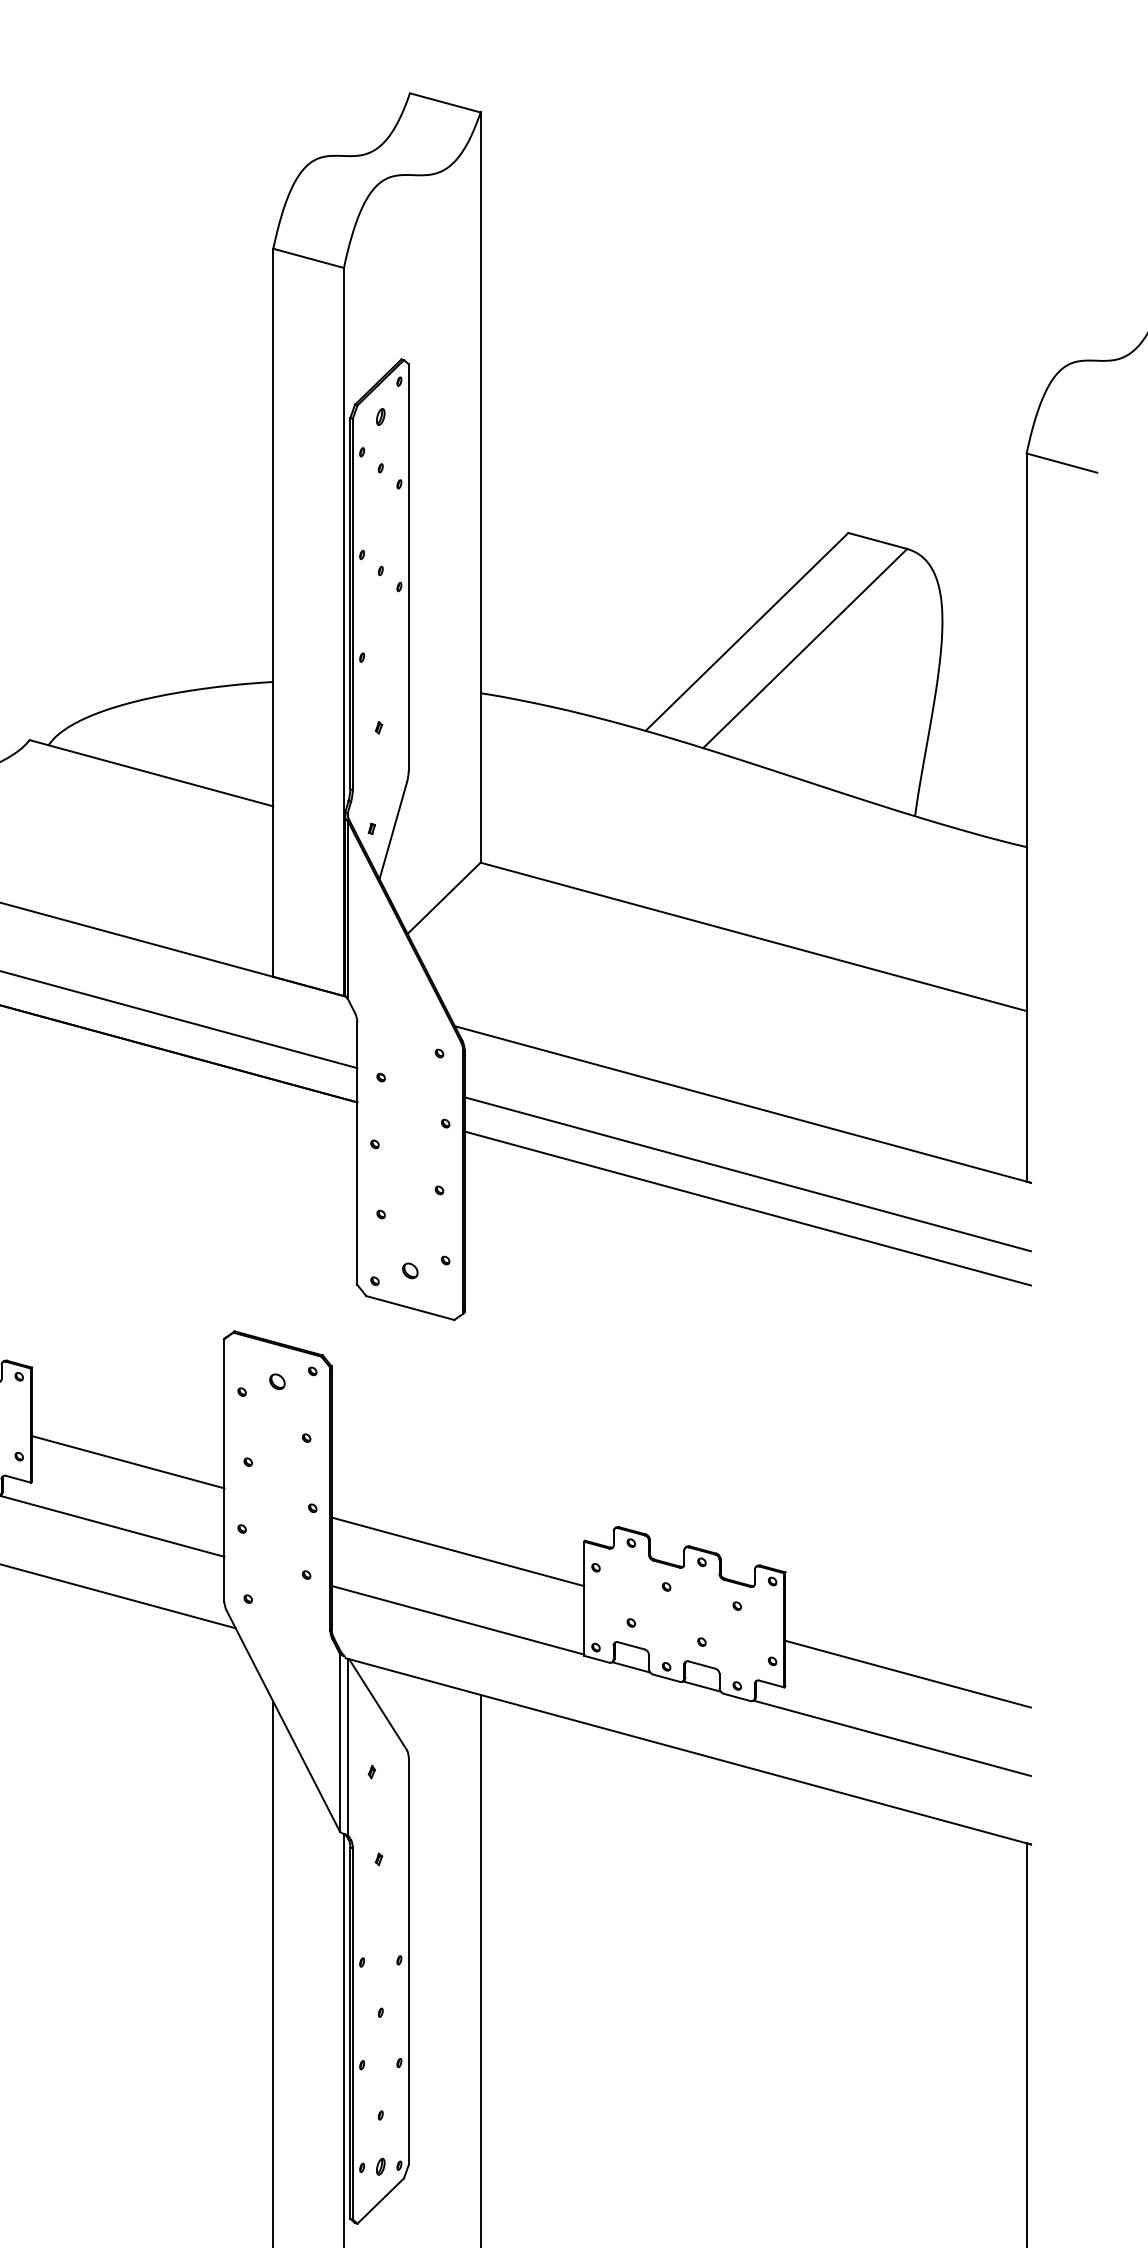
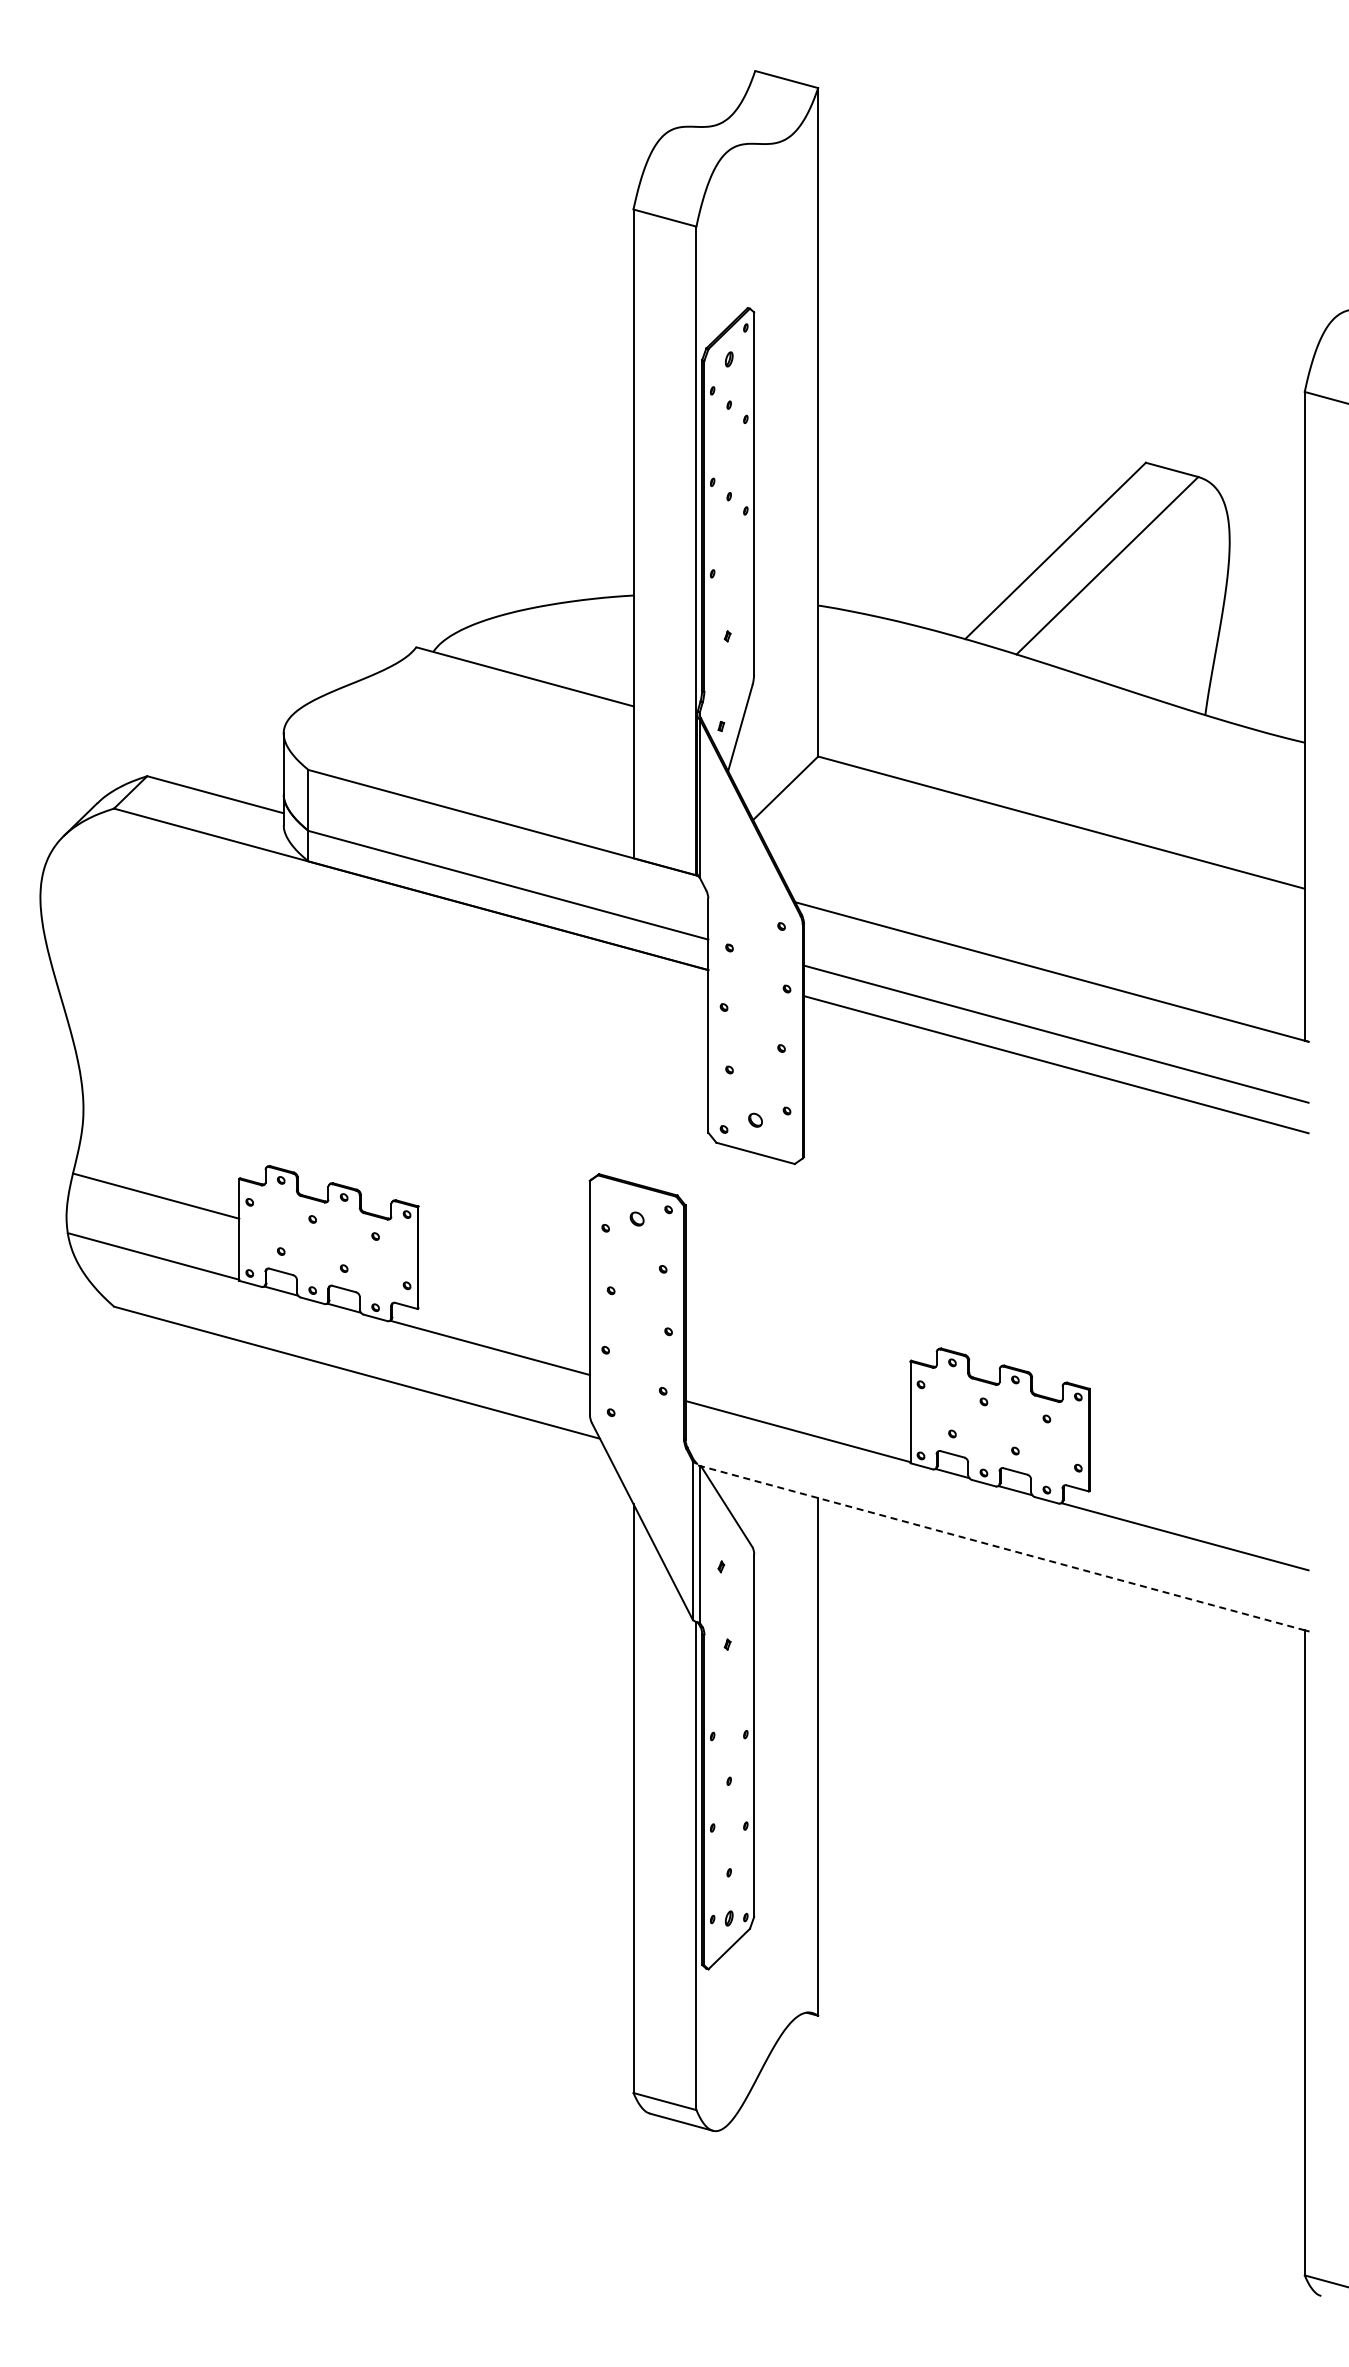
line: (127, 1461) -> (503, 1290), removed
line: (457, 1551) -> (797, 1370), removed
line: (907, 1674) -> (1198, 1479), removed
line: (688, 1751) -> (1003, 1548), solid -> dashed

